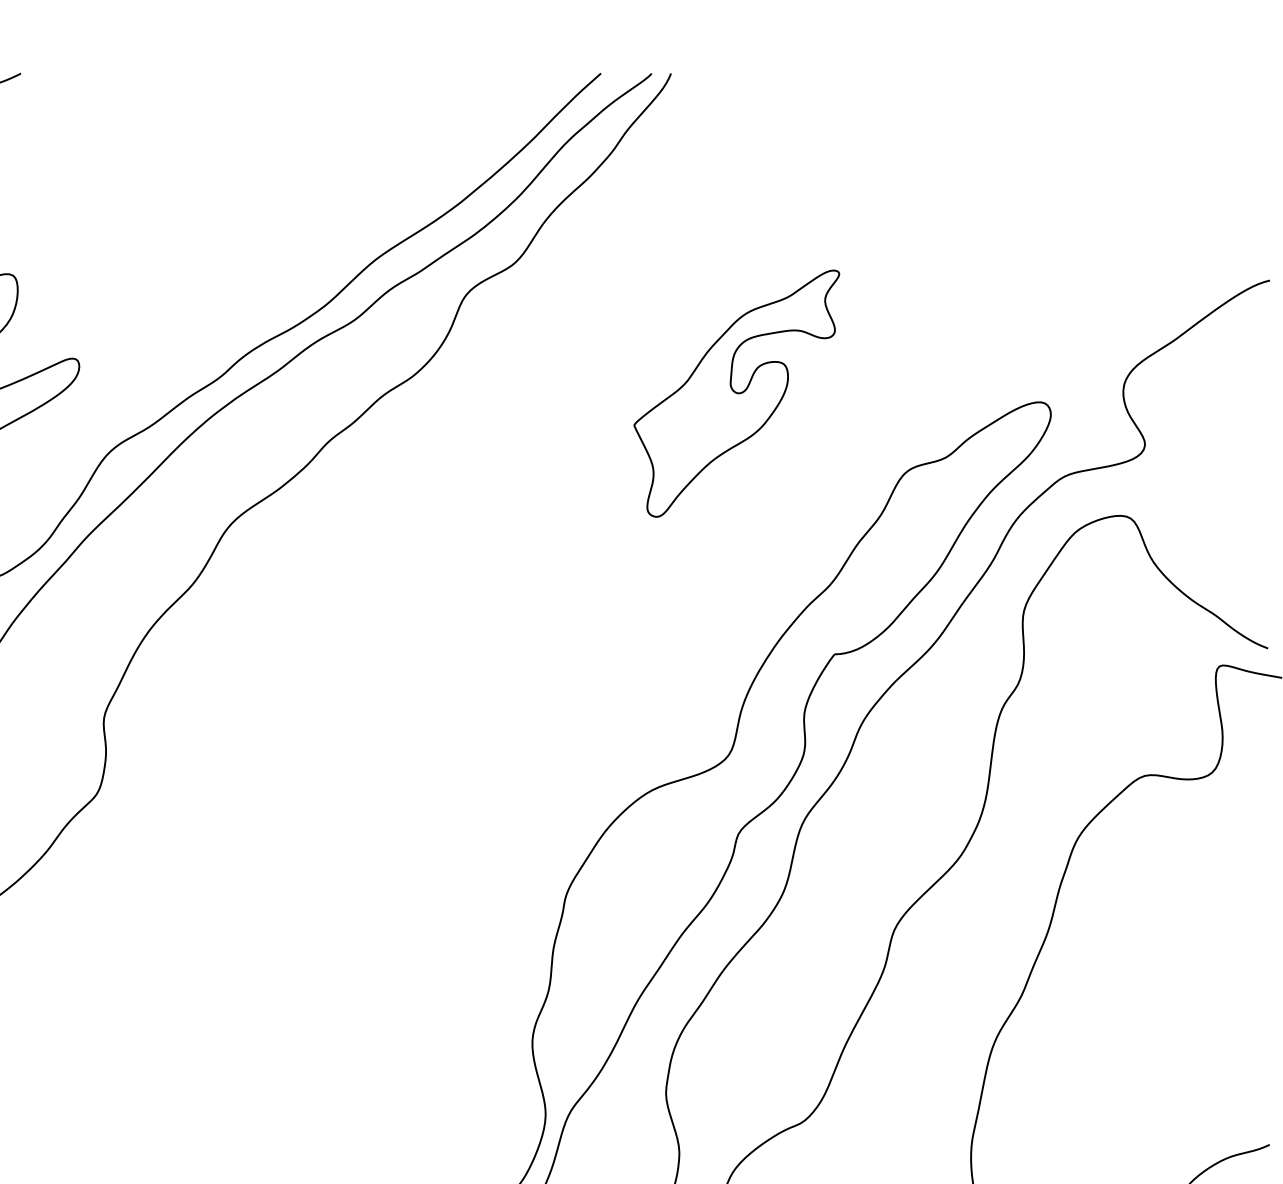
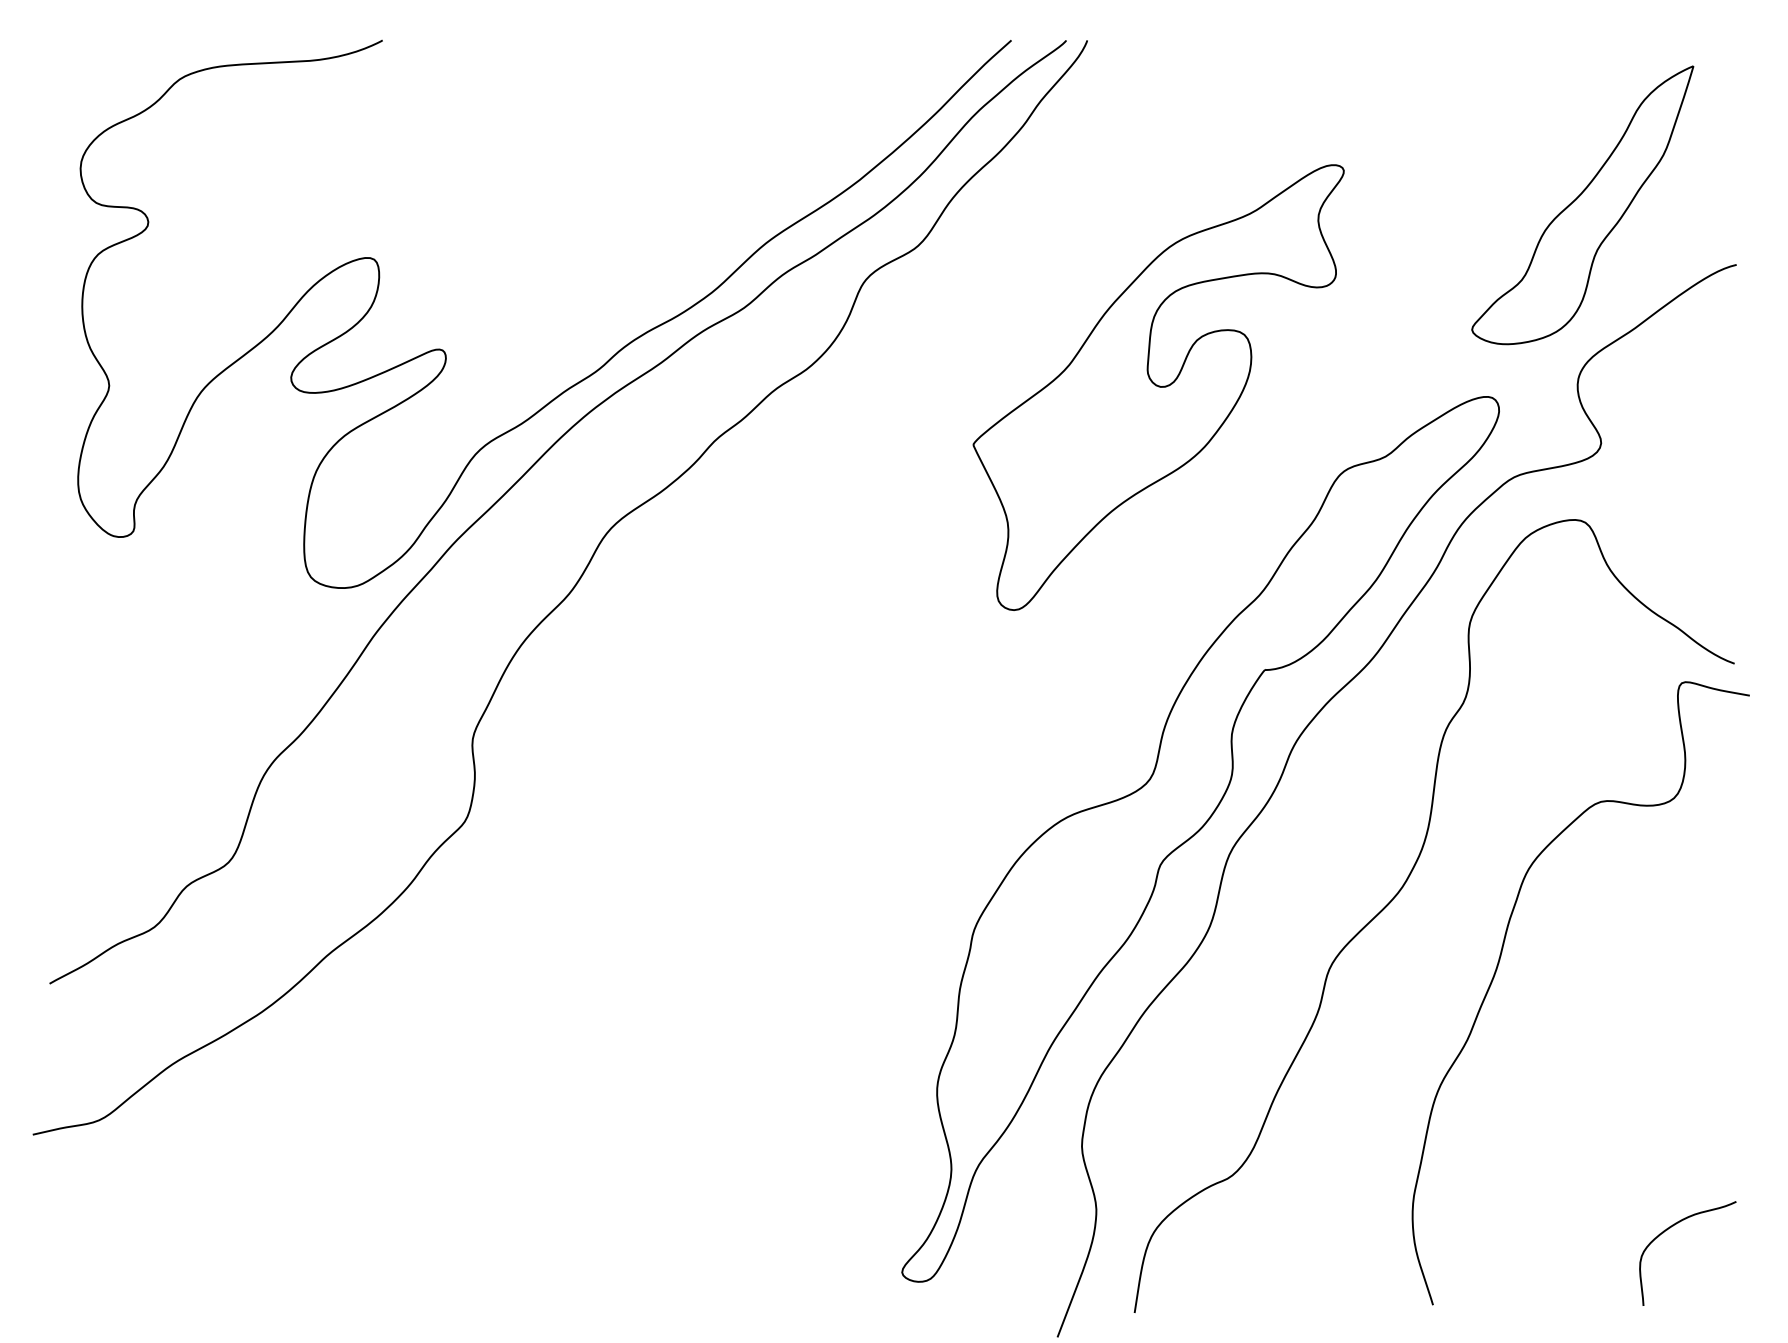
part: (1127, 225) -> (1582, 205), added
part: (736, 393) -> (1158, 387), size x1.67

